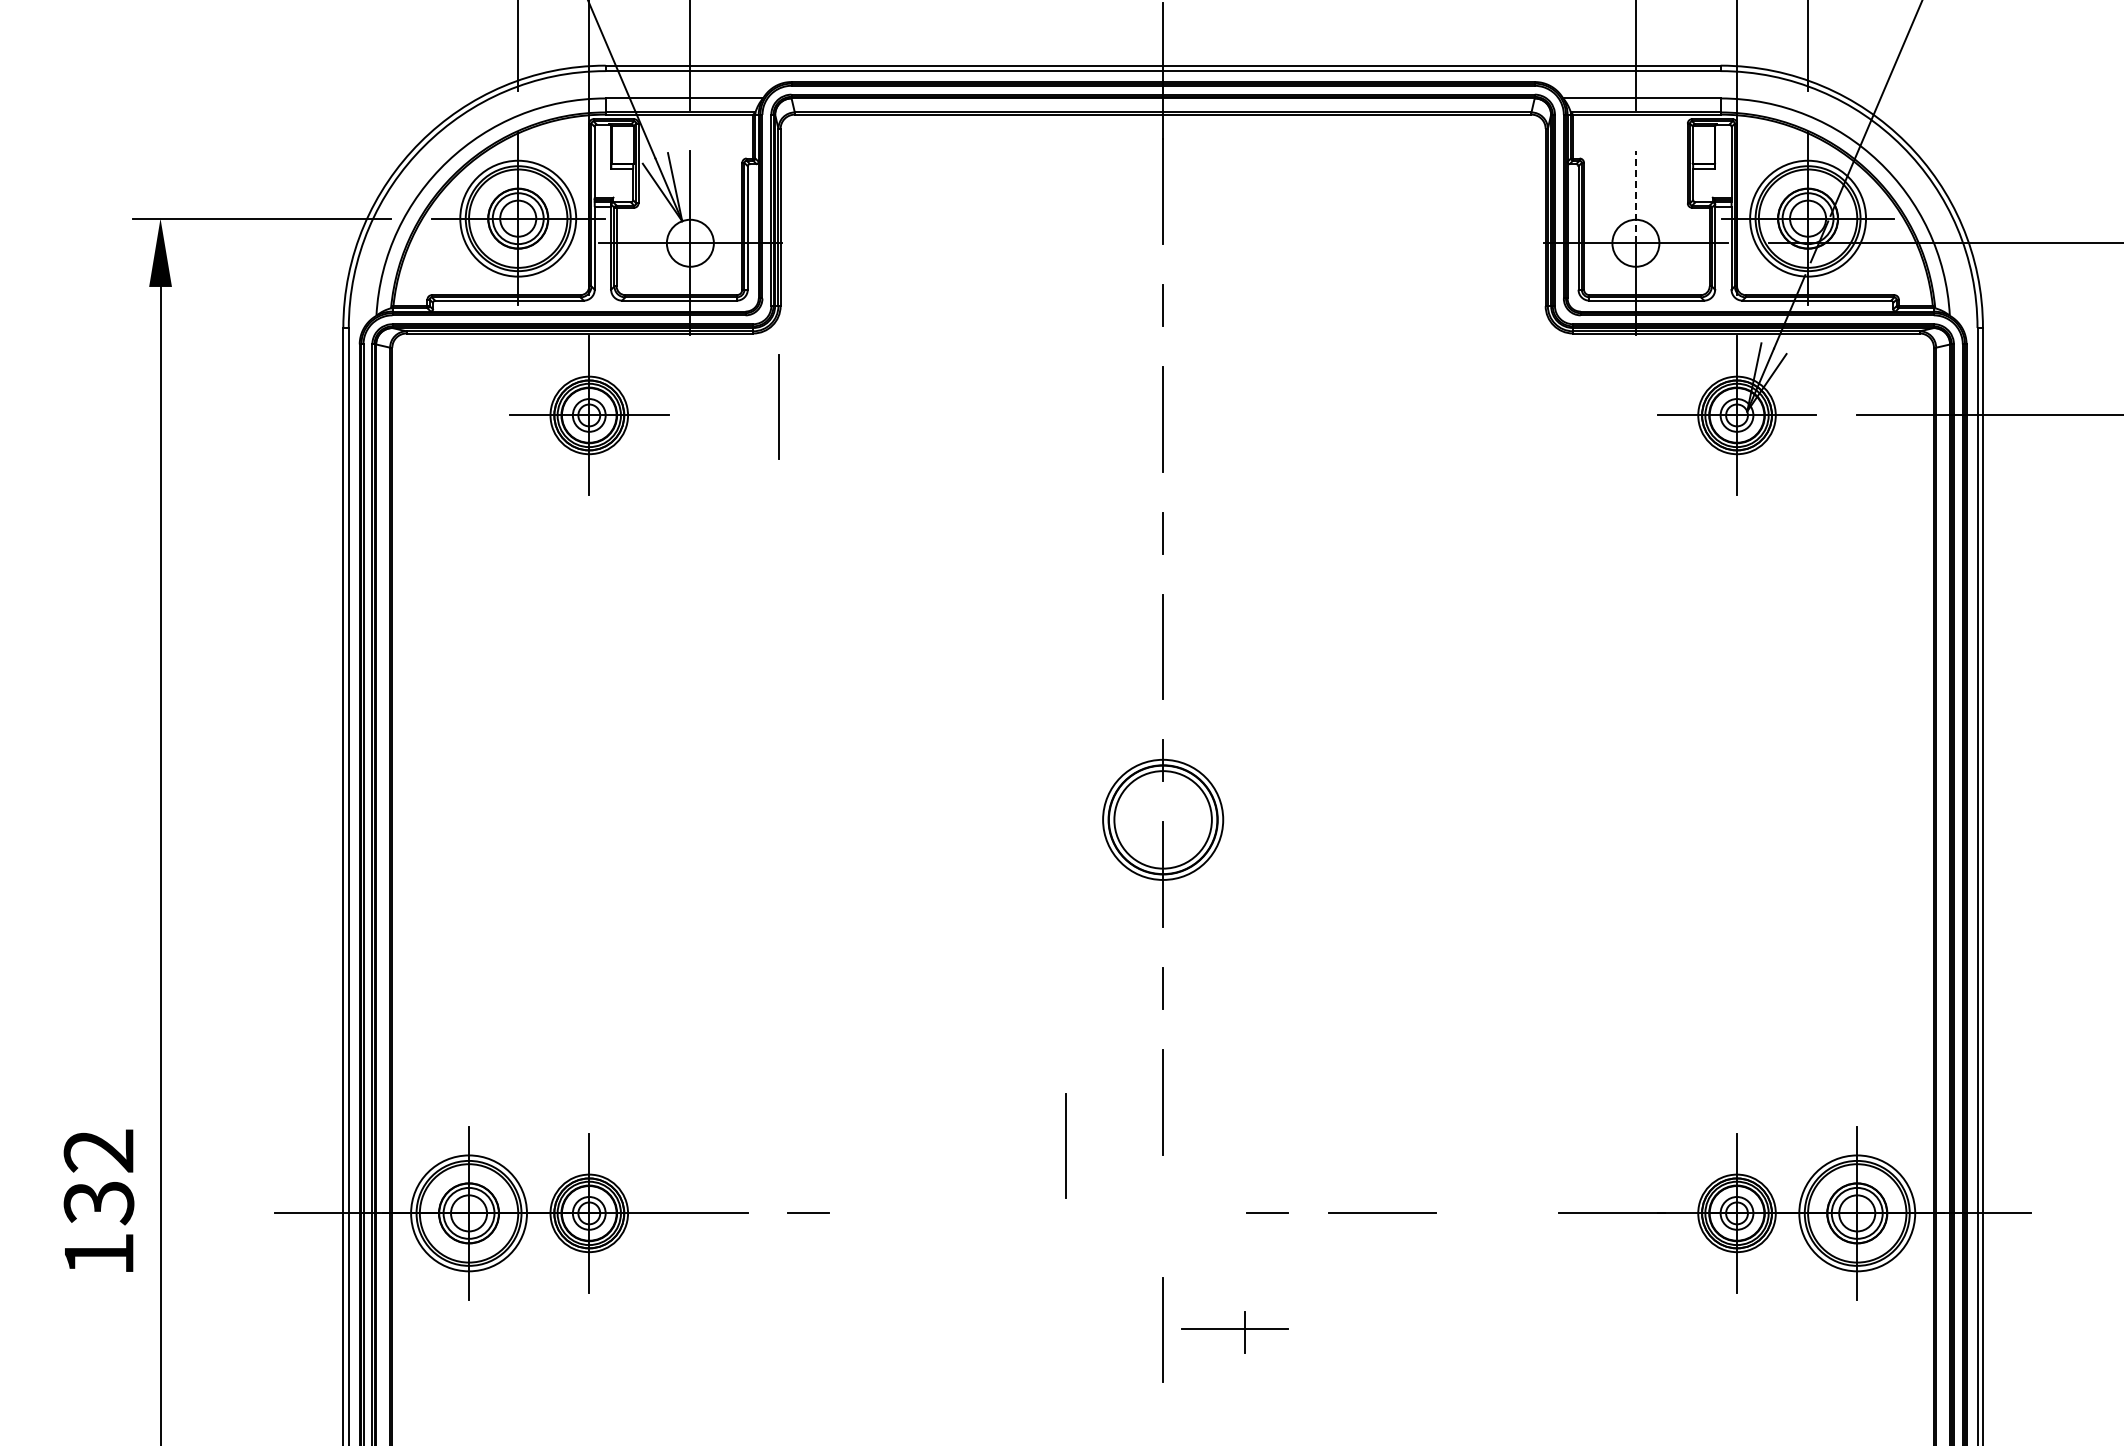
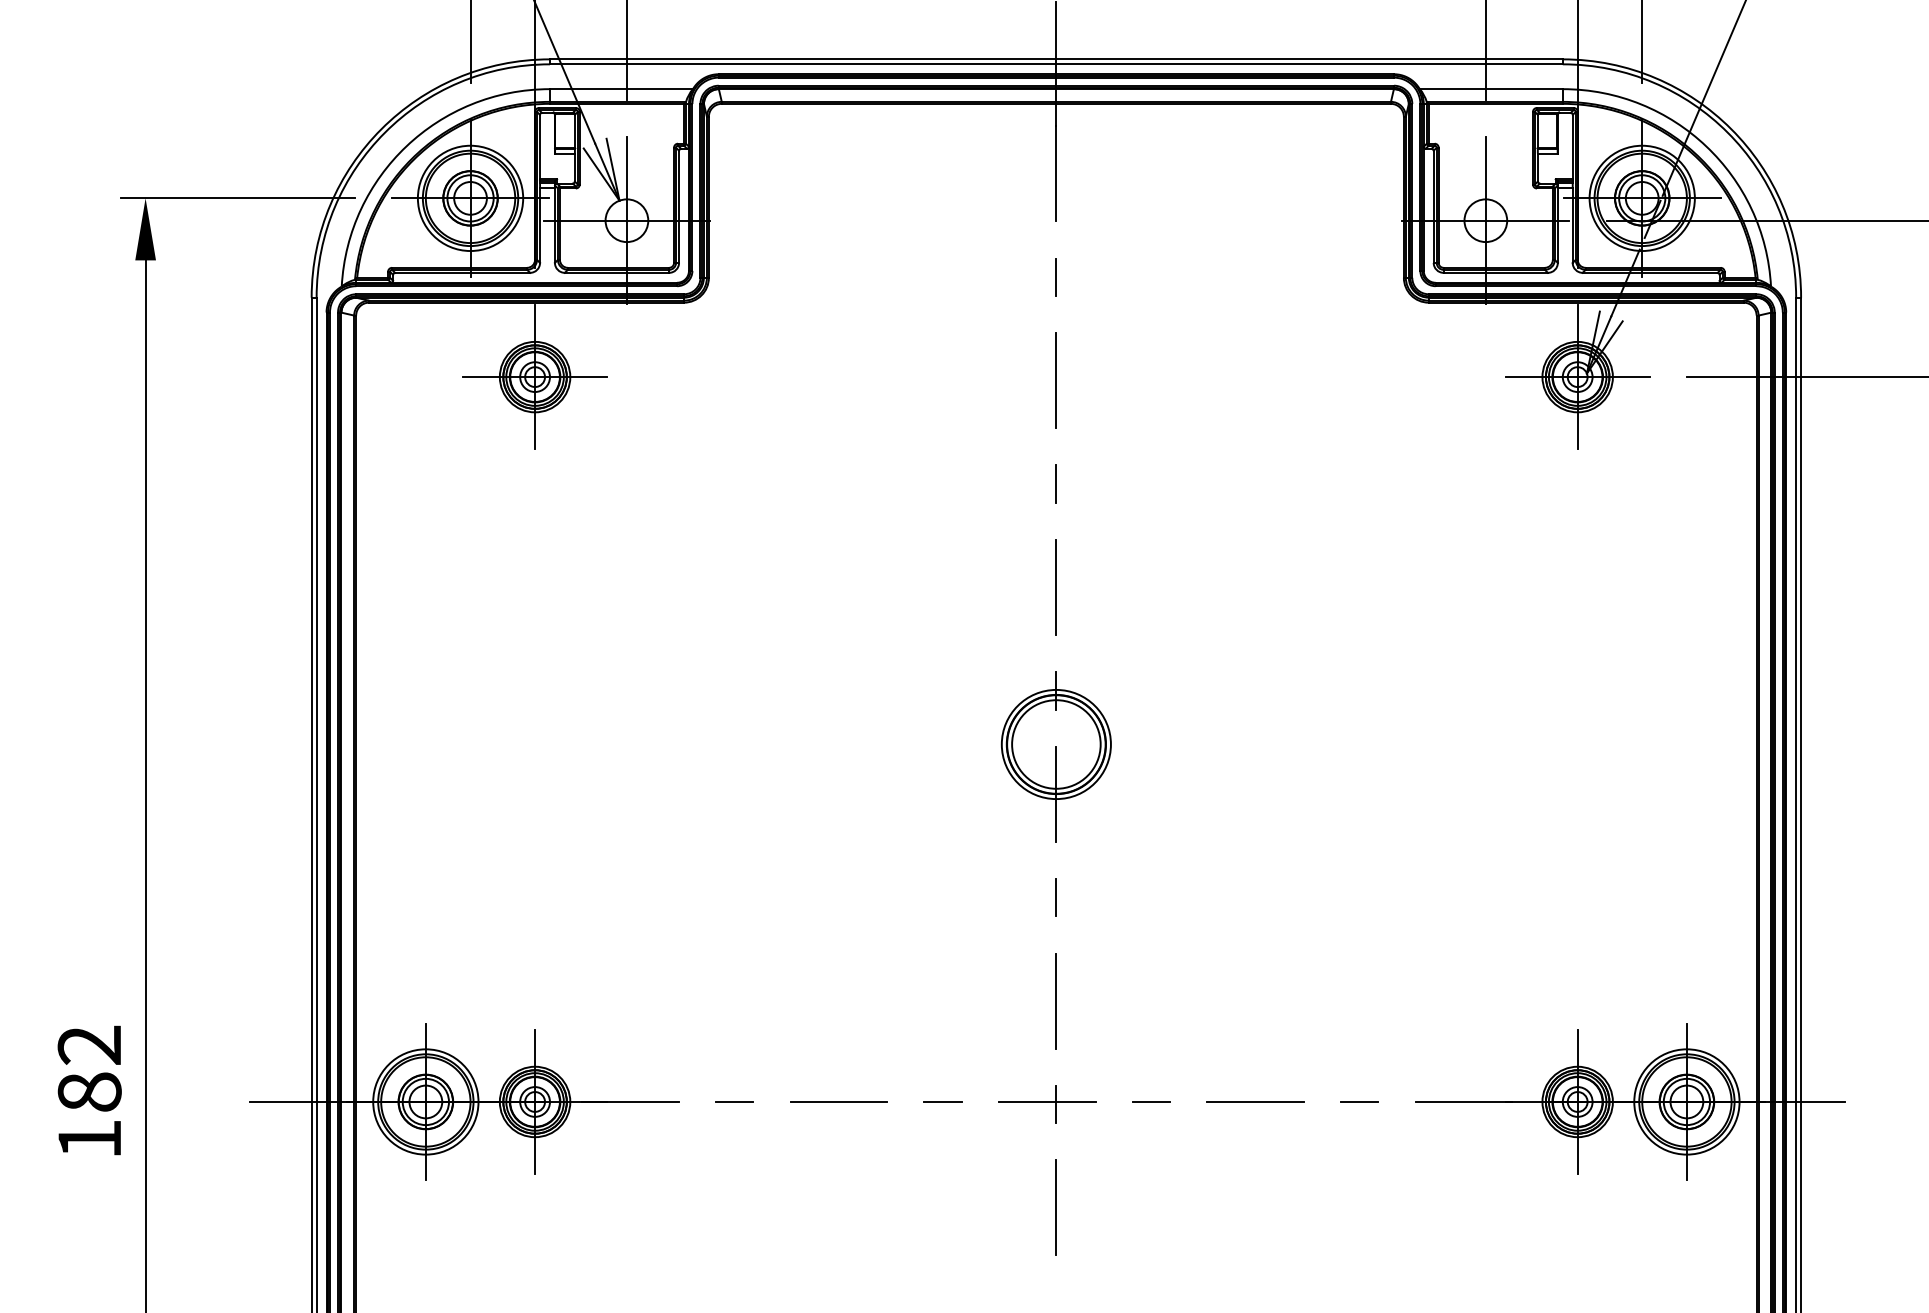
line: (1635, 197) -> (1485, 179), dashed -> solid
line: (778, 406) -> (706, 368), removed
line: (1065, 1145) -> (967, 1040), removed
text: (98, 1203) -> (89, 1092), 132 -> 182
line: (923, 1213) -> (838, 1102), added
line: (1037, 1213) -> (942, 1102), added
line: (1496, 1213) -> (1359, 1102), added
part: (1234, 1332) -> (1046, 1104), moved

